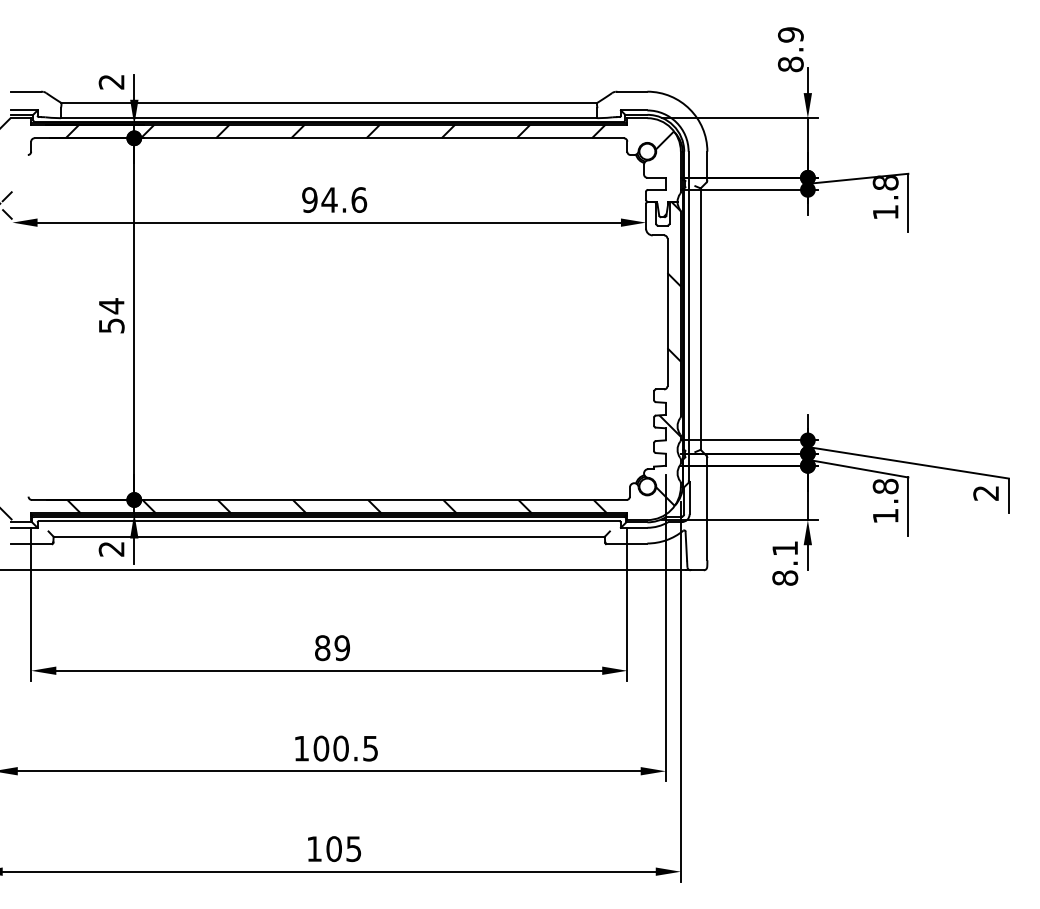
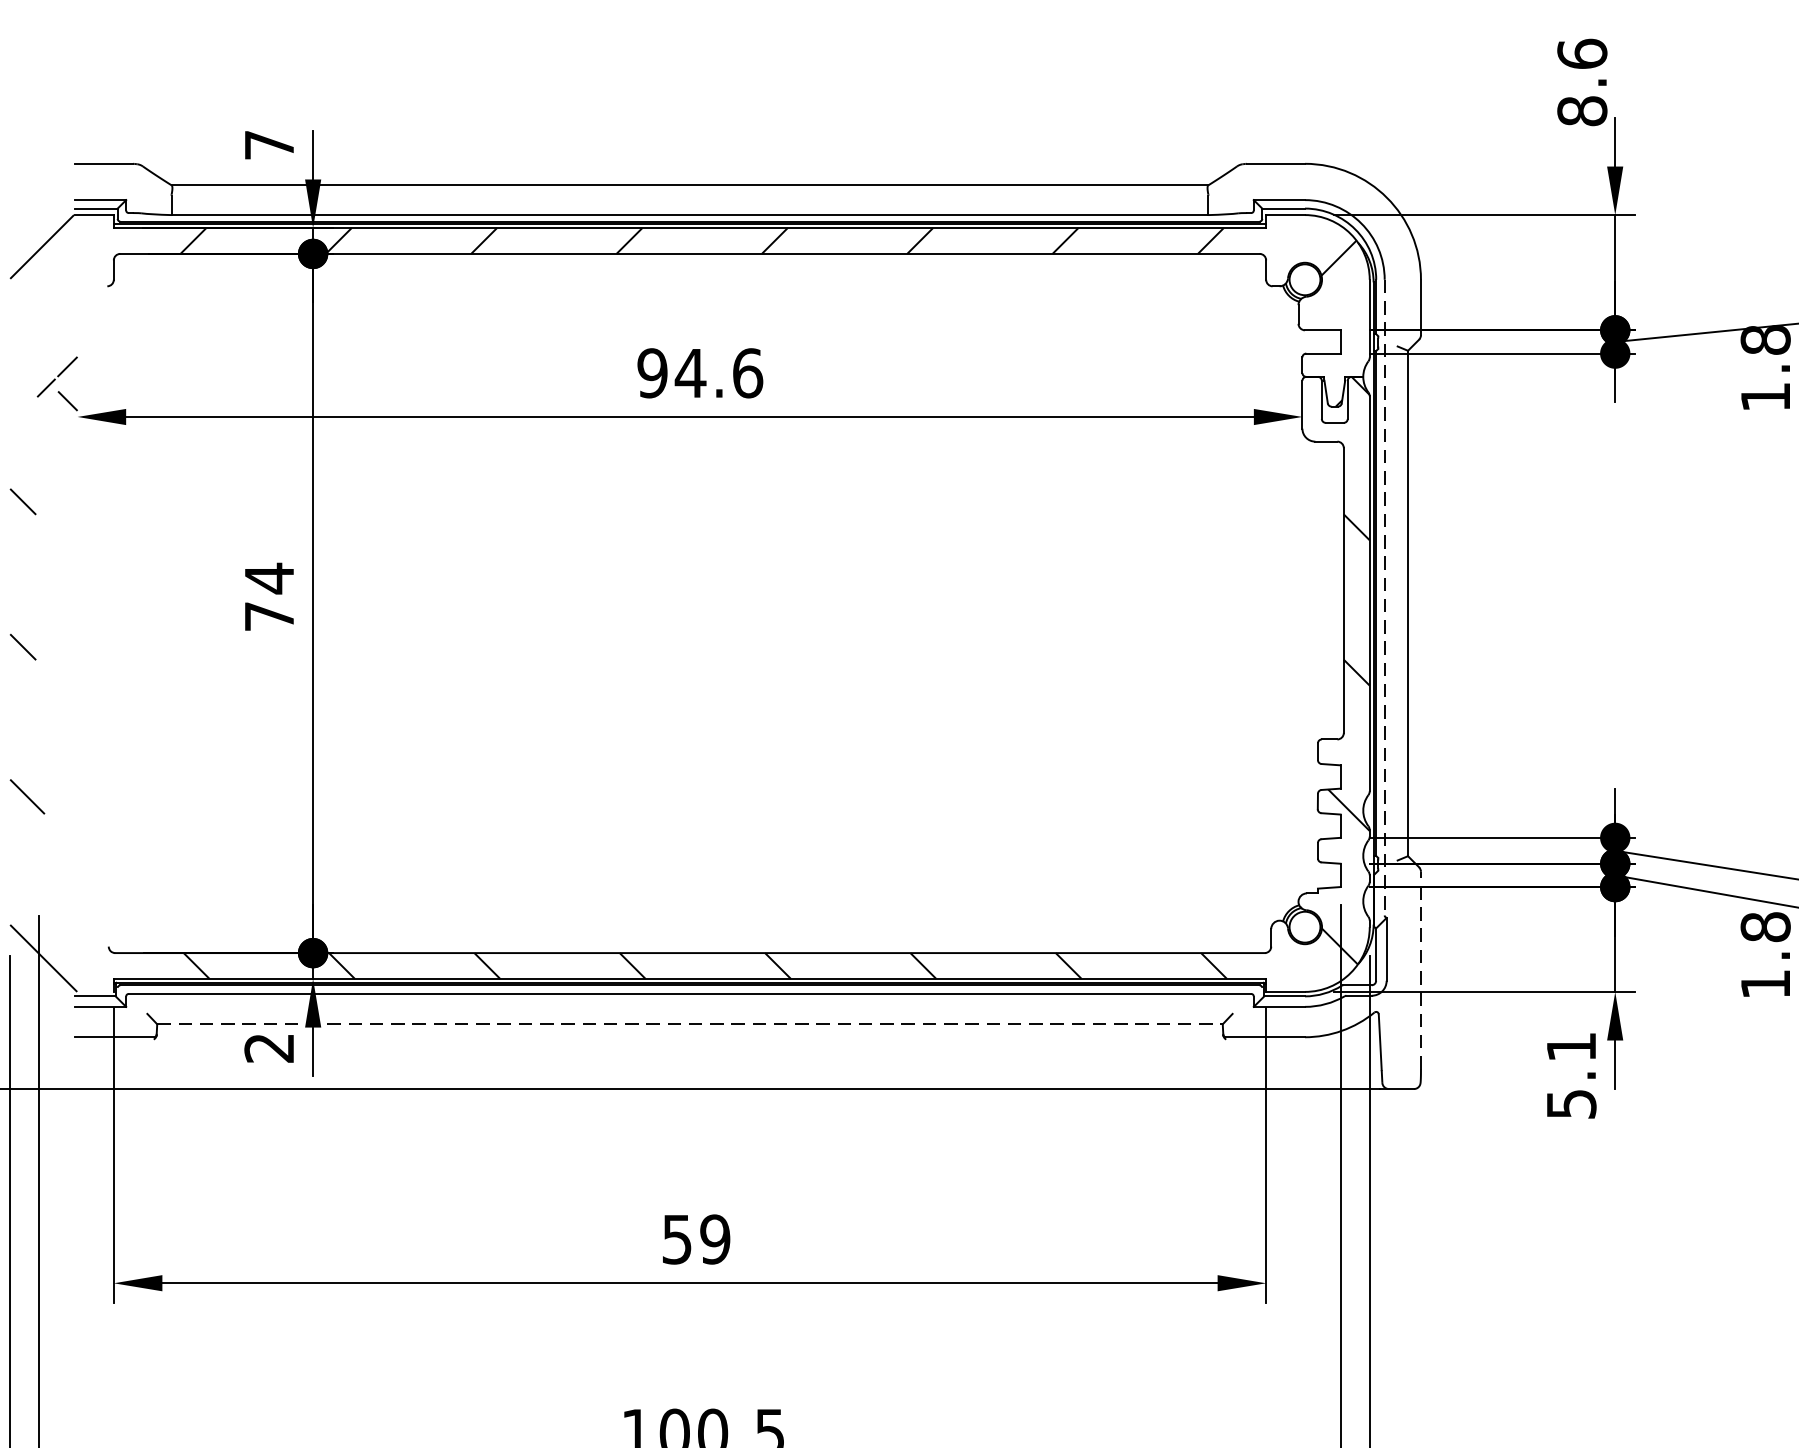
text: (790, 34) -> (1581, 53), 8.9 -> 8.6
text: (111, 81) -> (269, 144), 2 -> 7
line: (688, 316) -> (1384, 598), solid -> dashed
text: (111, 325) -> (269, 615), 54 -> 74
line: (707, 508) -> (1421, 969), solid -> dashed
line: (329, 536) -> (690, 1023), solid -> dashed
text: (785, 577) -> (1571, 1102), 8.1 -> 5.1
text: (322, 648) -> (676, 1240), 89 -> 59

